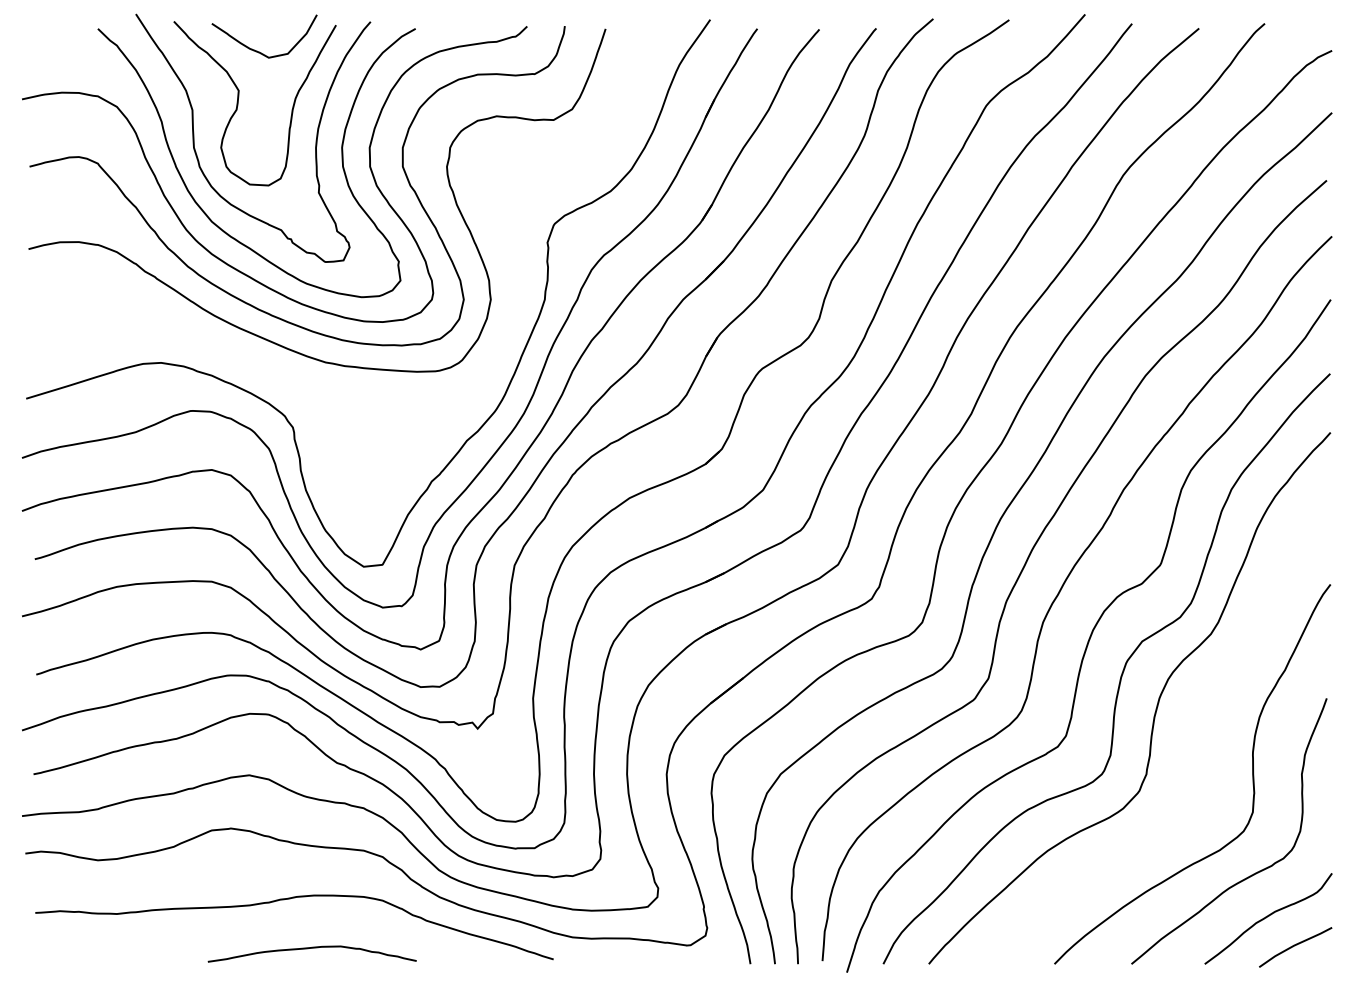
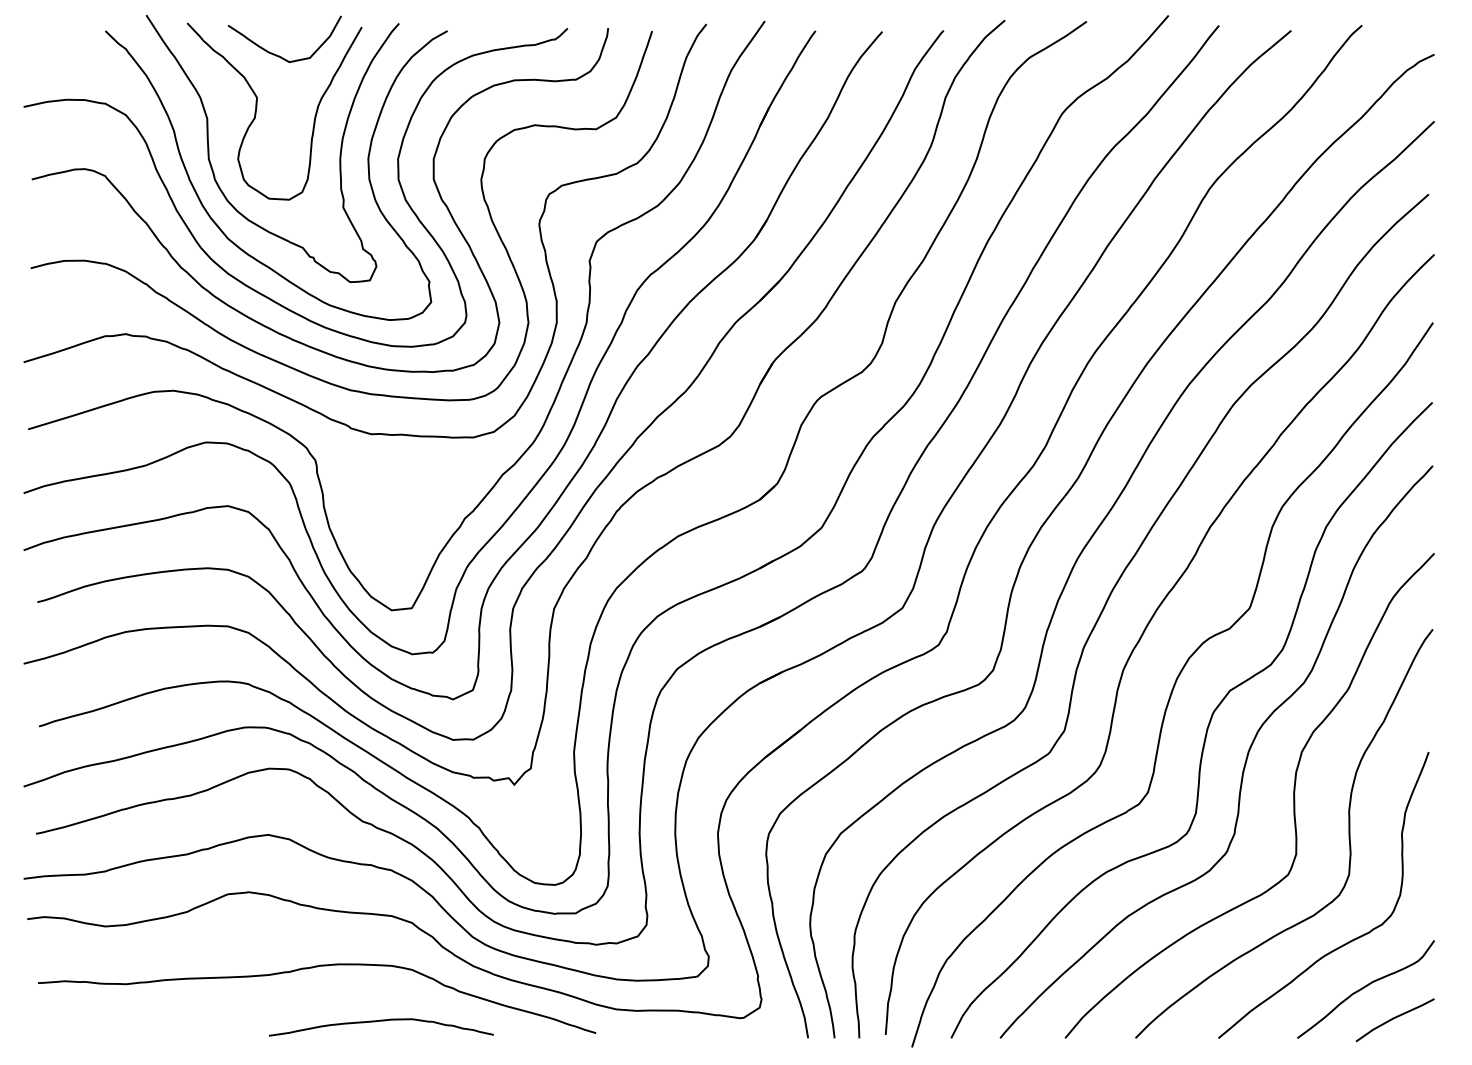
curve: (500, 214) -> (538, 230), added
curve: (1200, 738) -> (1292, 795), added
curve: (311, 948) -> (380, 1021), moved

